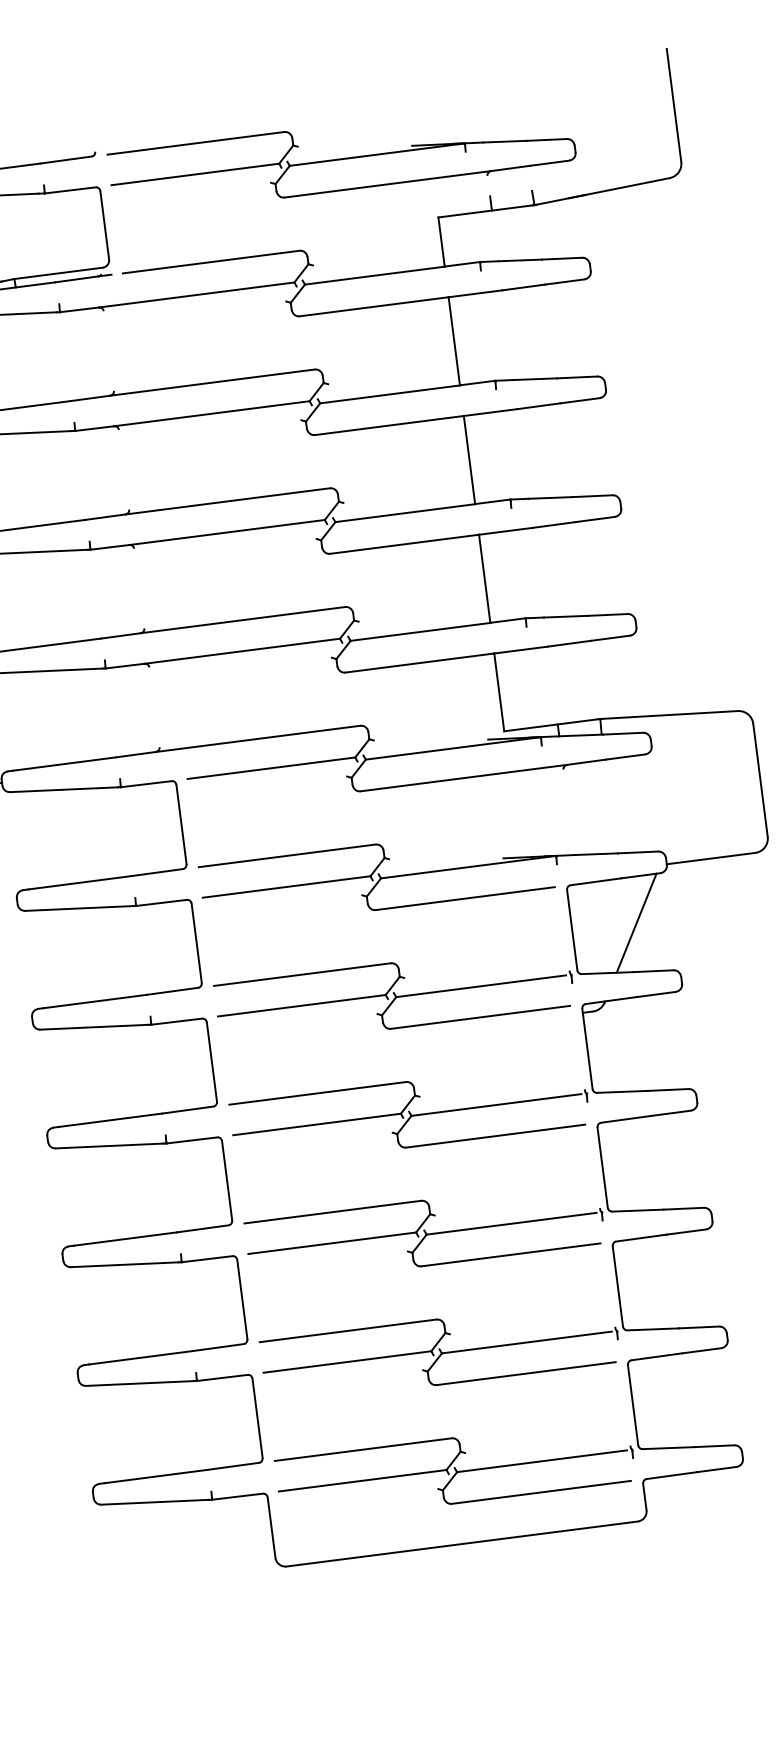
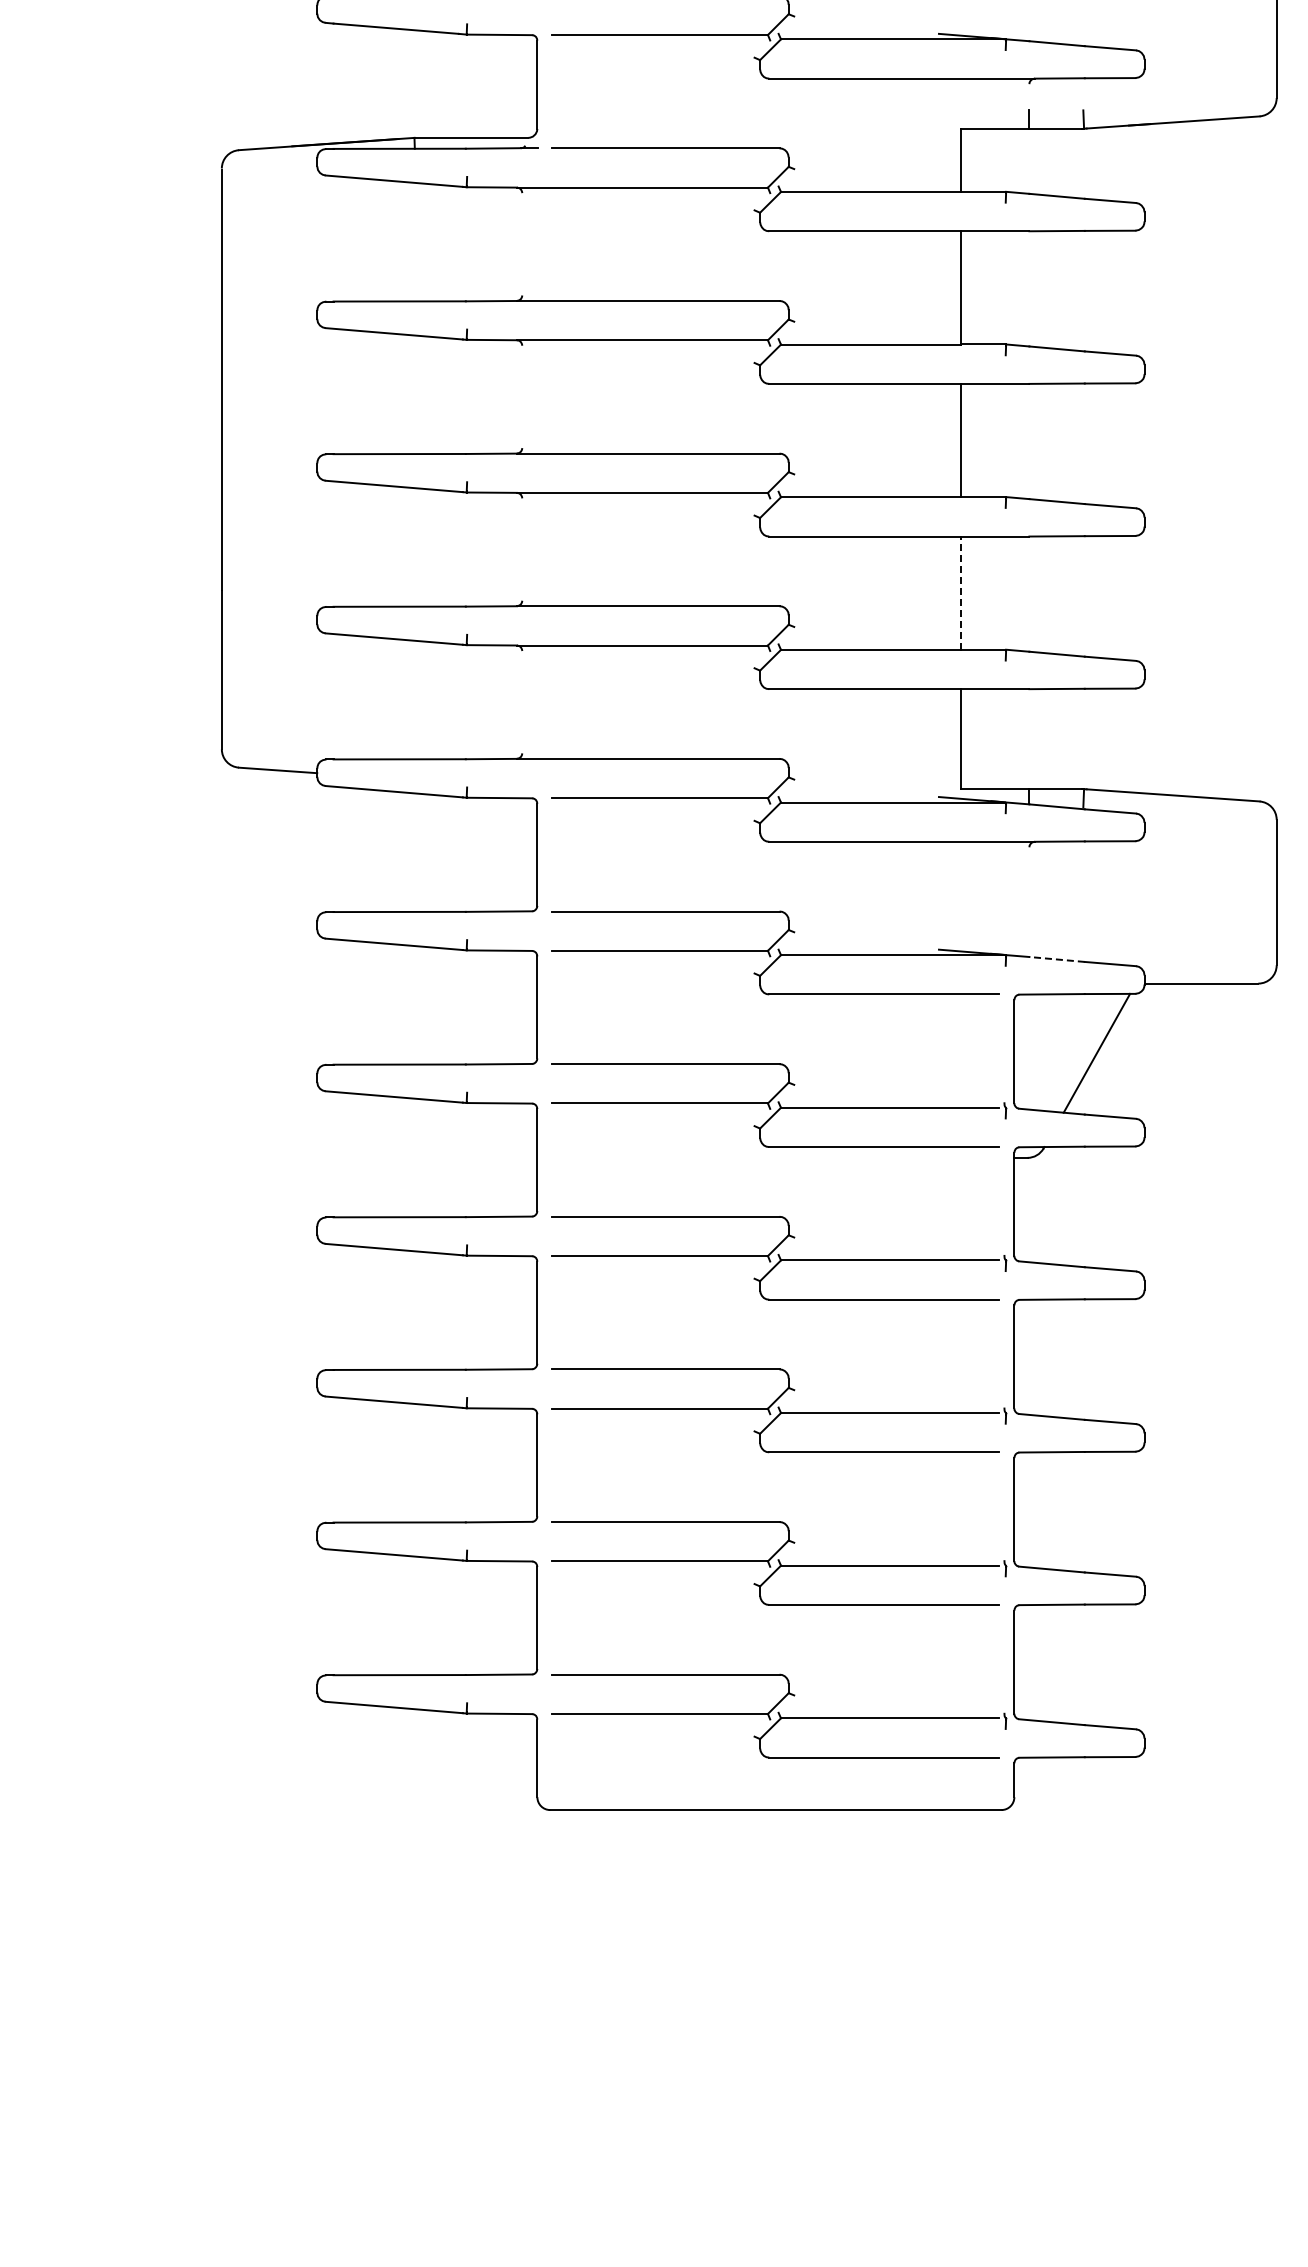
line: (484, 579) -> (960, 593), solid -> dashed
line: (596, 854) -> (1057, 959), solid -> dashed

